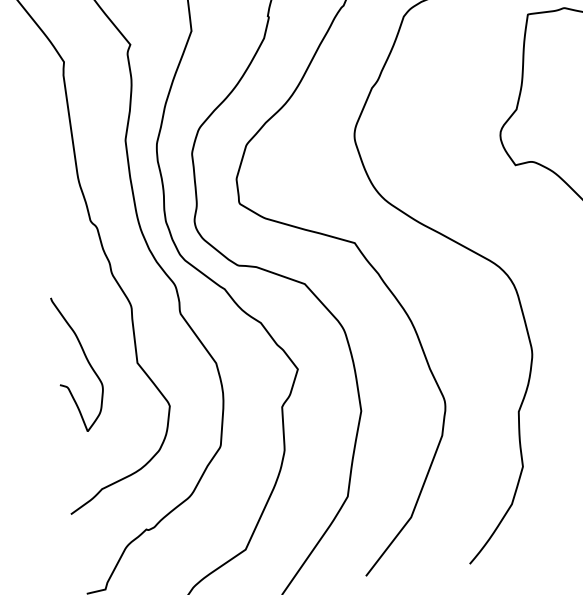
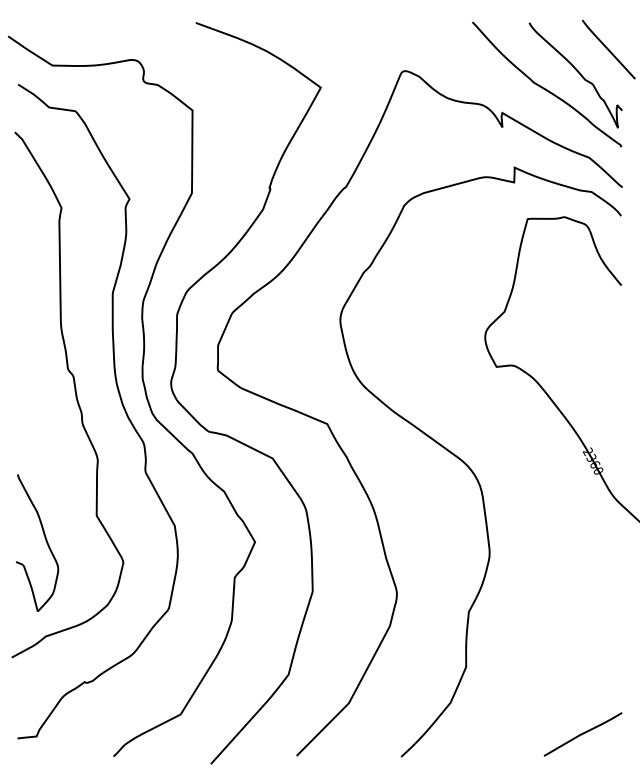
curve: (85, 358) -> (44, 538), moved

